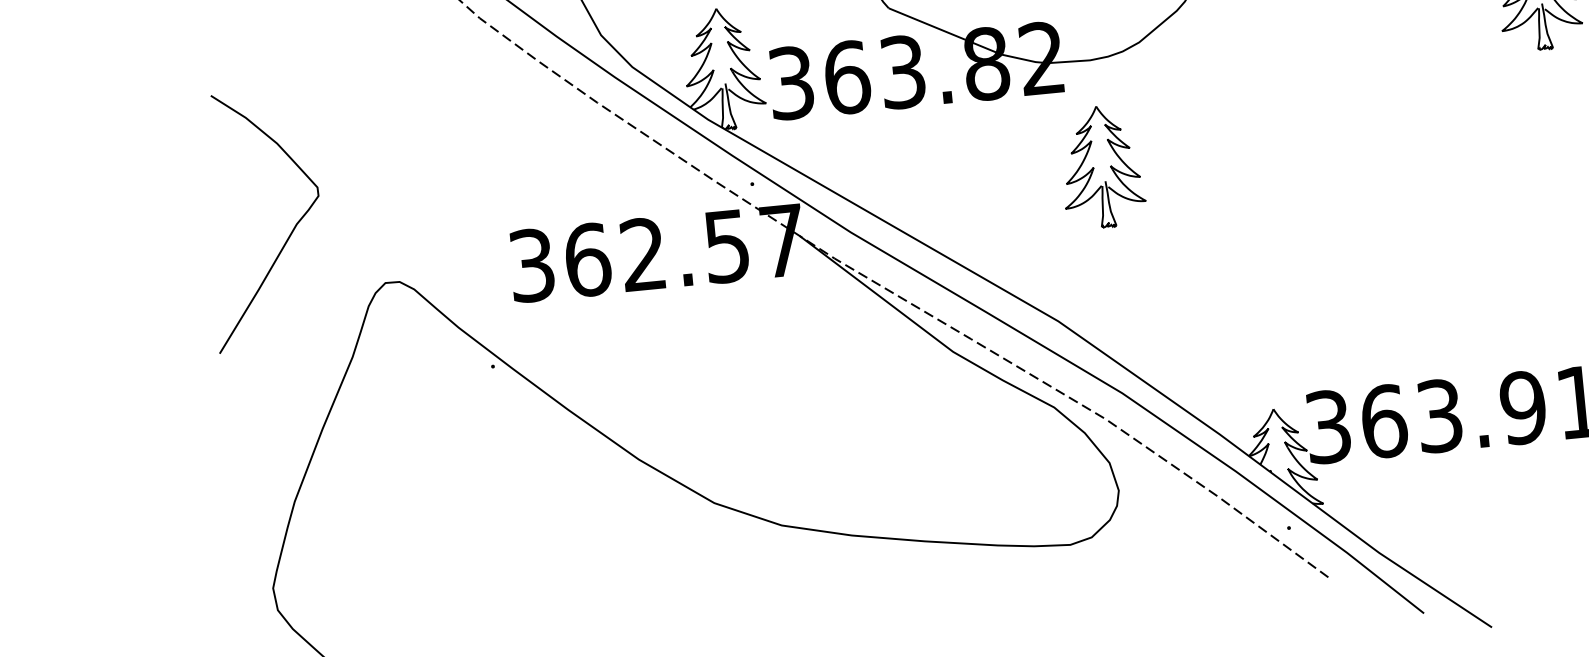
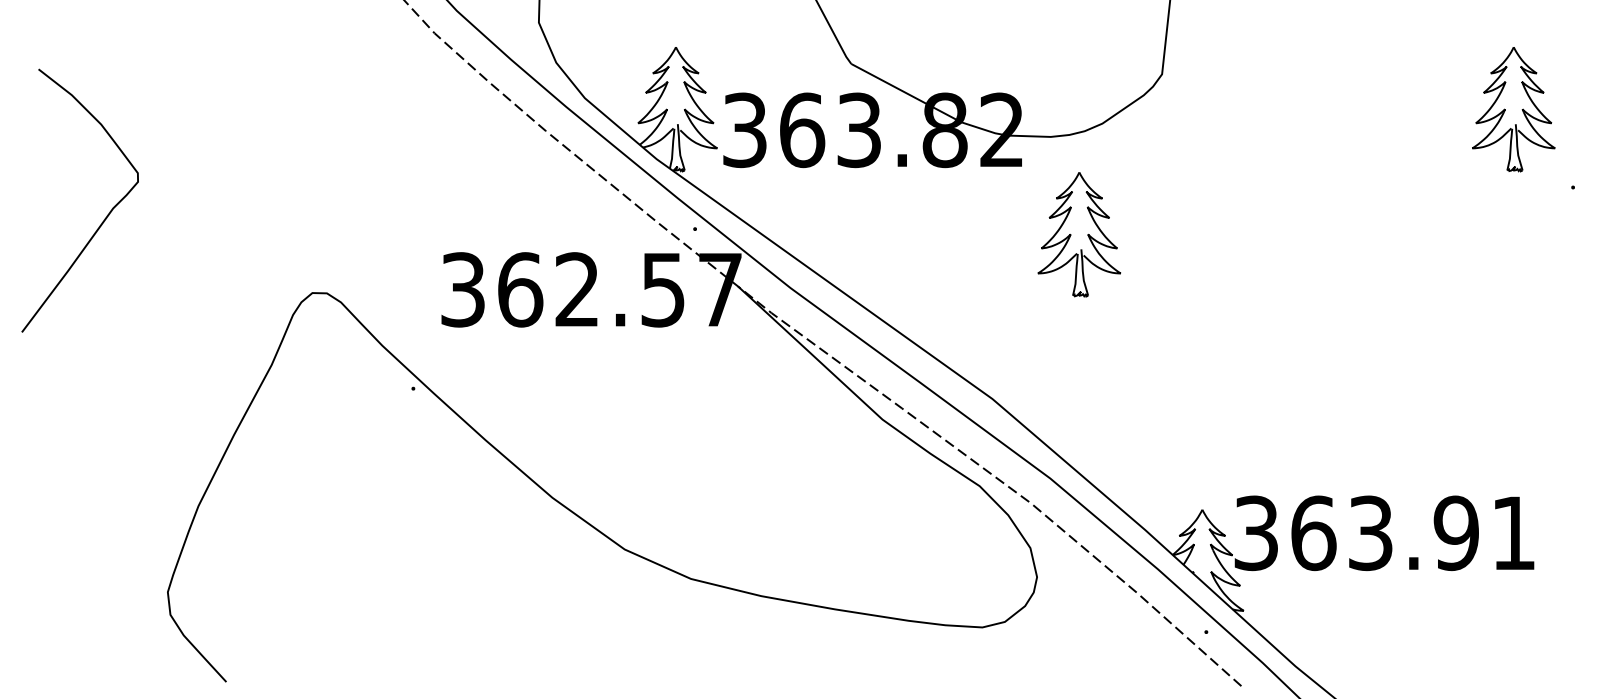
part: (1102, 166) -> (1079, 234), moved
curve: (289, 234) -> (104, 218), moved

